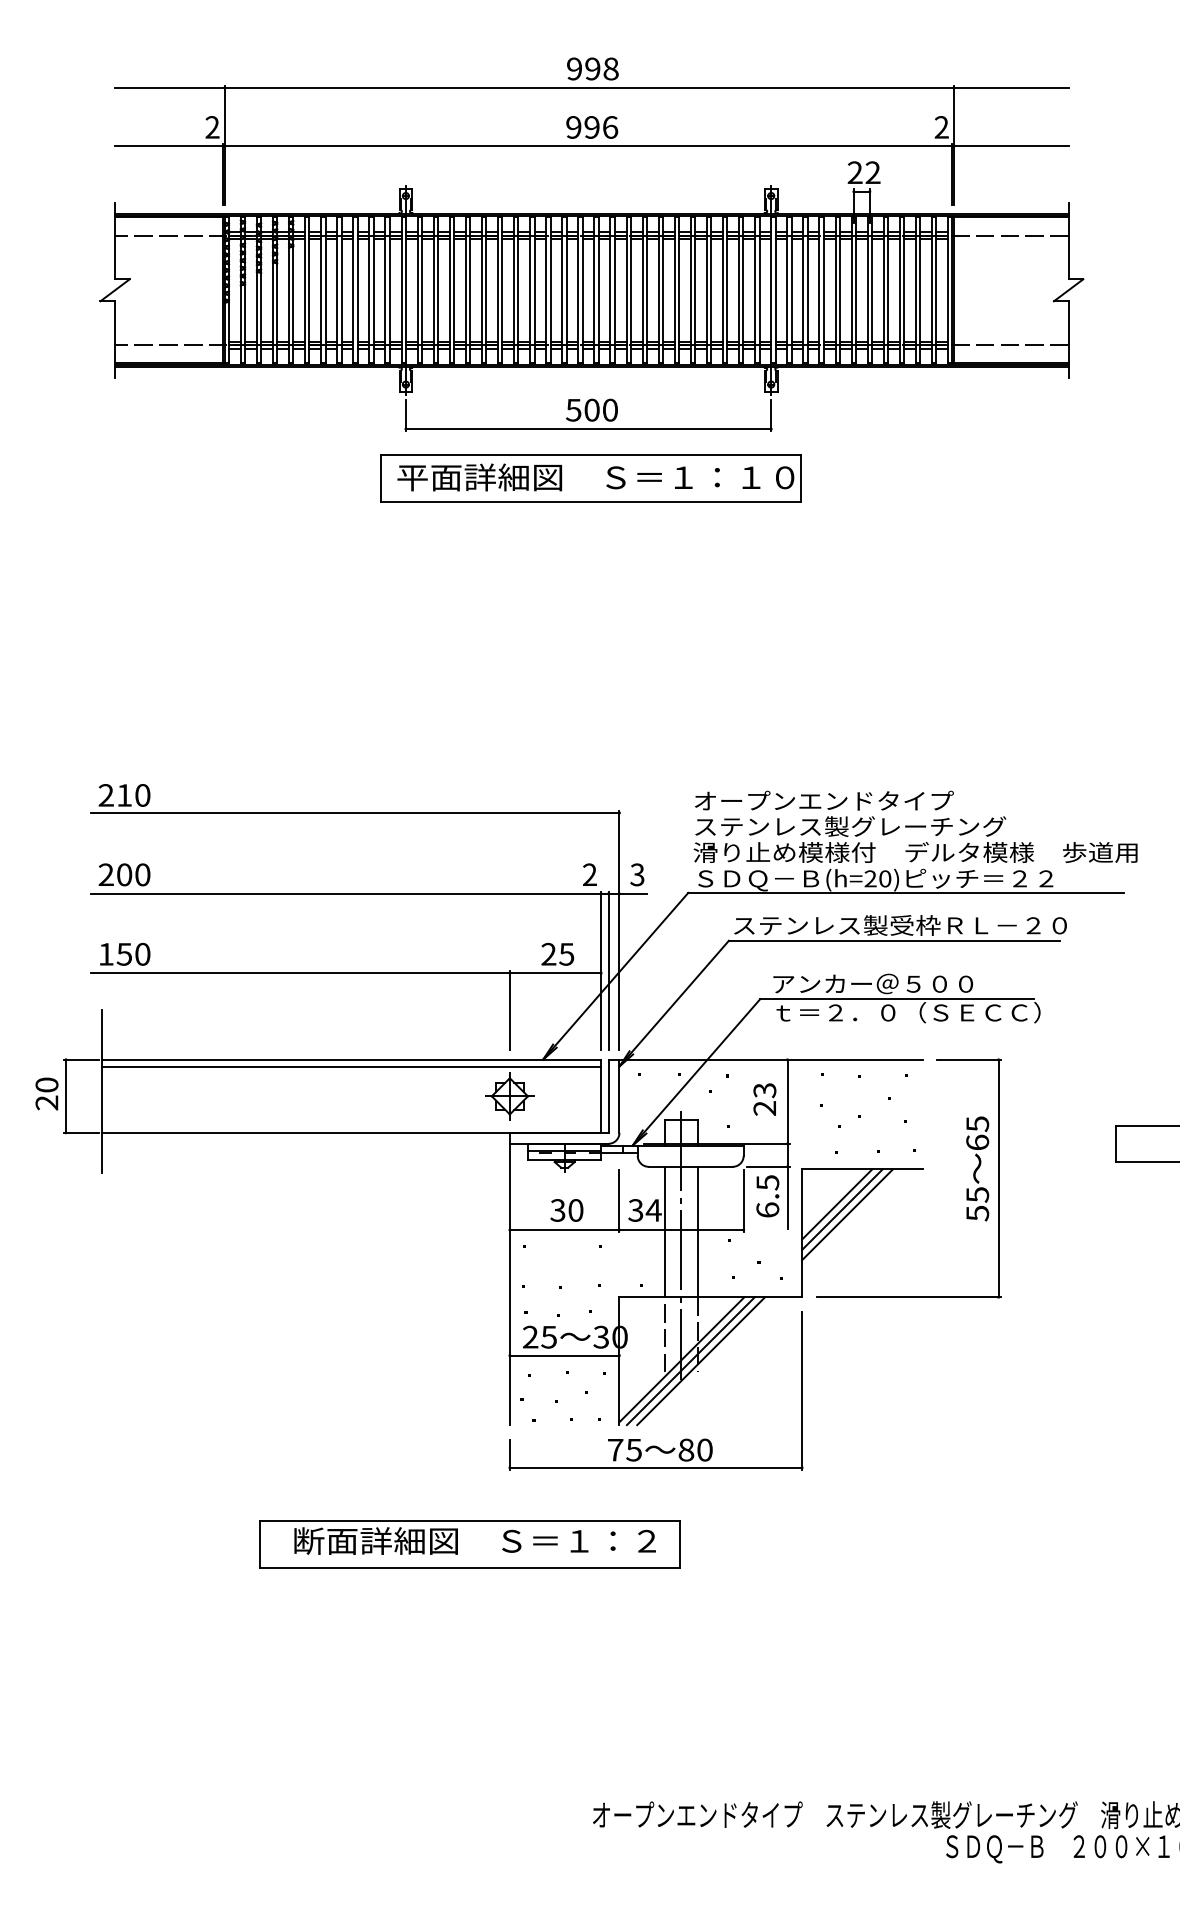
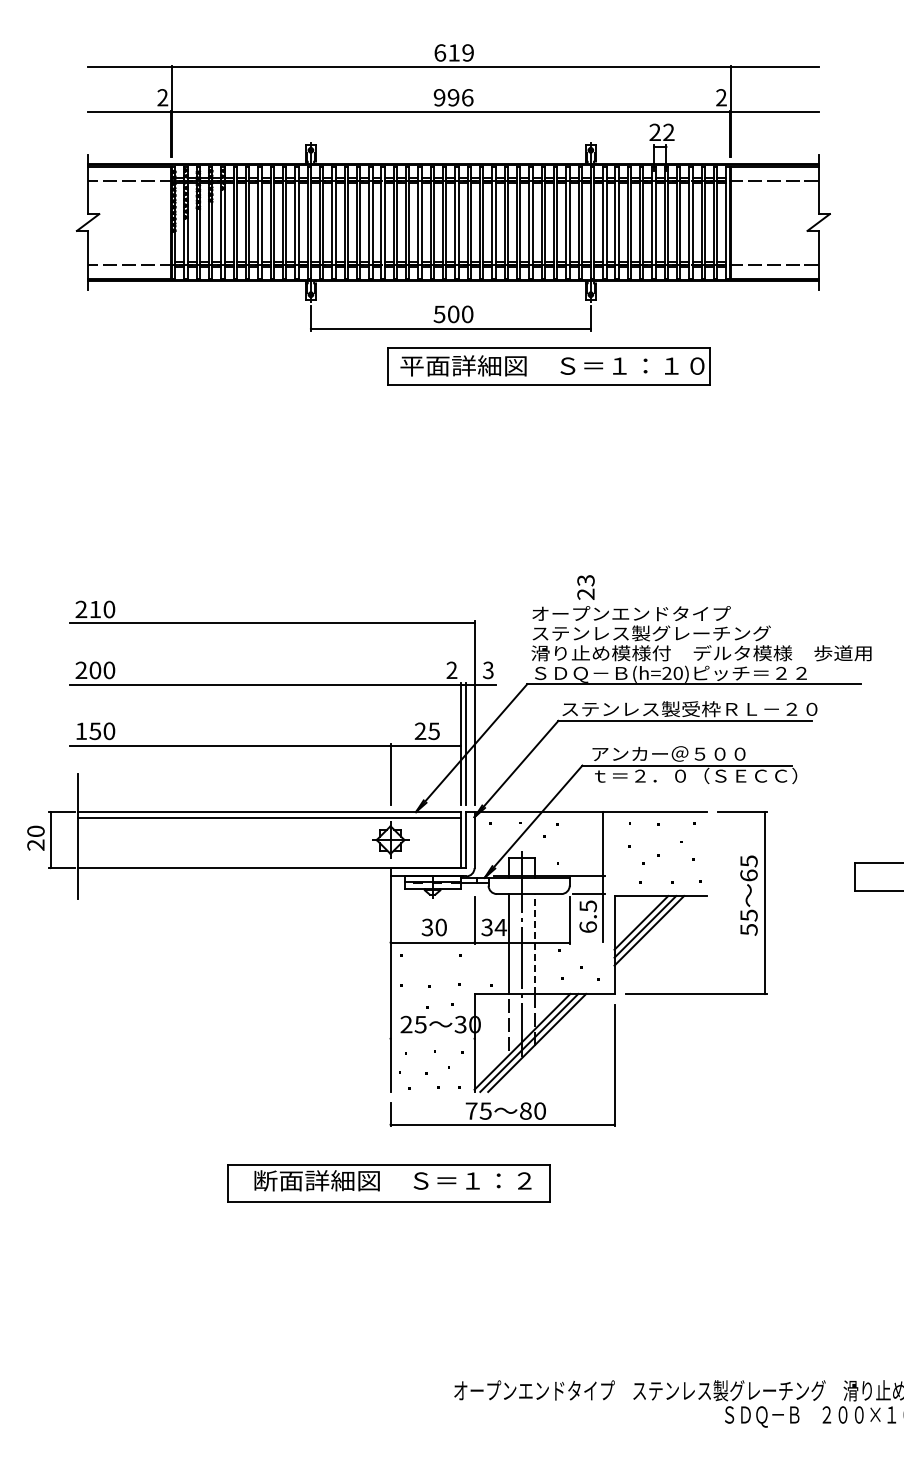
text: (591, 68) -> (453, 52), 998 -> 619
part: (590, 478) -> (548, 366), moved
text: (764, 1099) -> (585, 587), moved
line: (697, 1232) -> (534, 944), solid -> dashed
line: (564, 1355) -> (432, 1038), removed
part: (469, 1544) -> (388, 1183), moved

